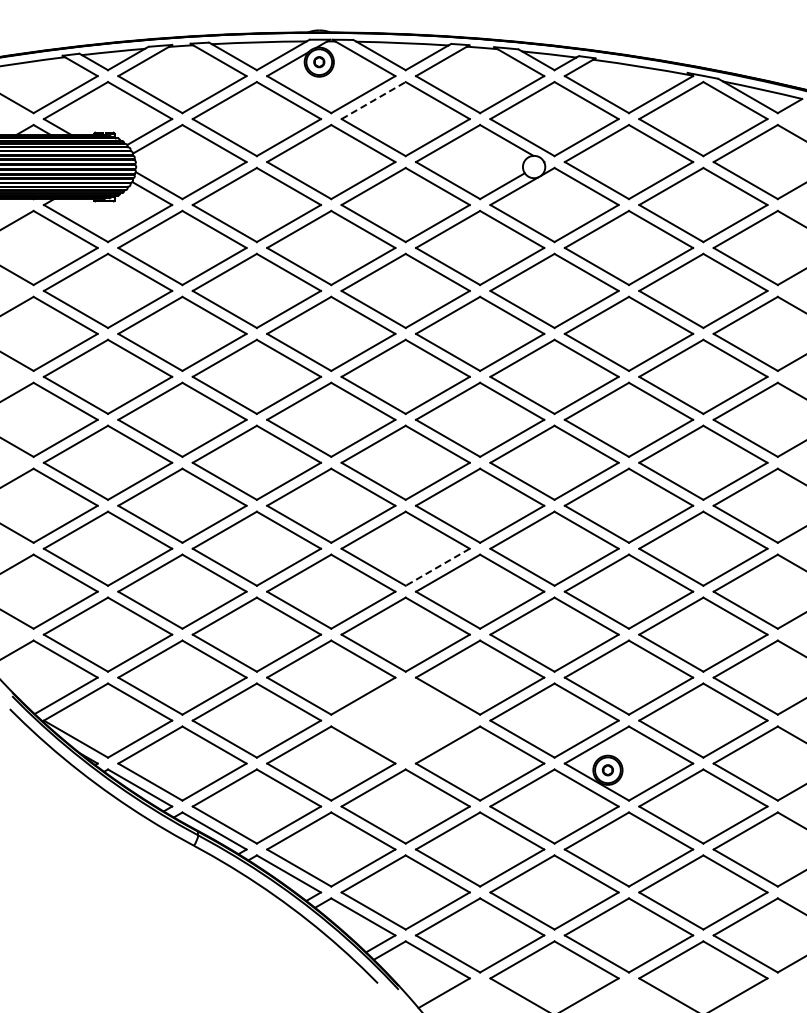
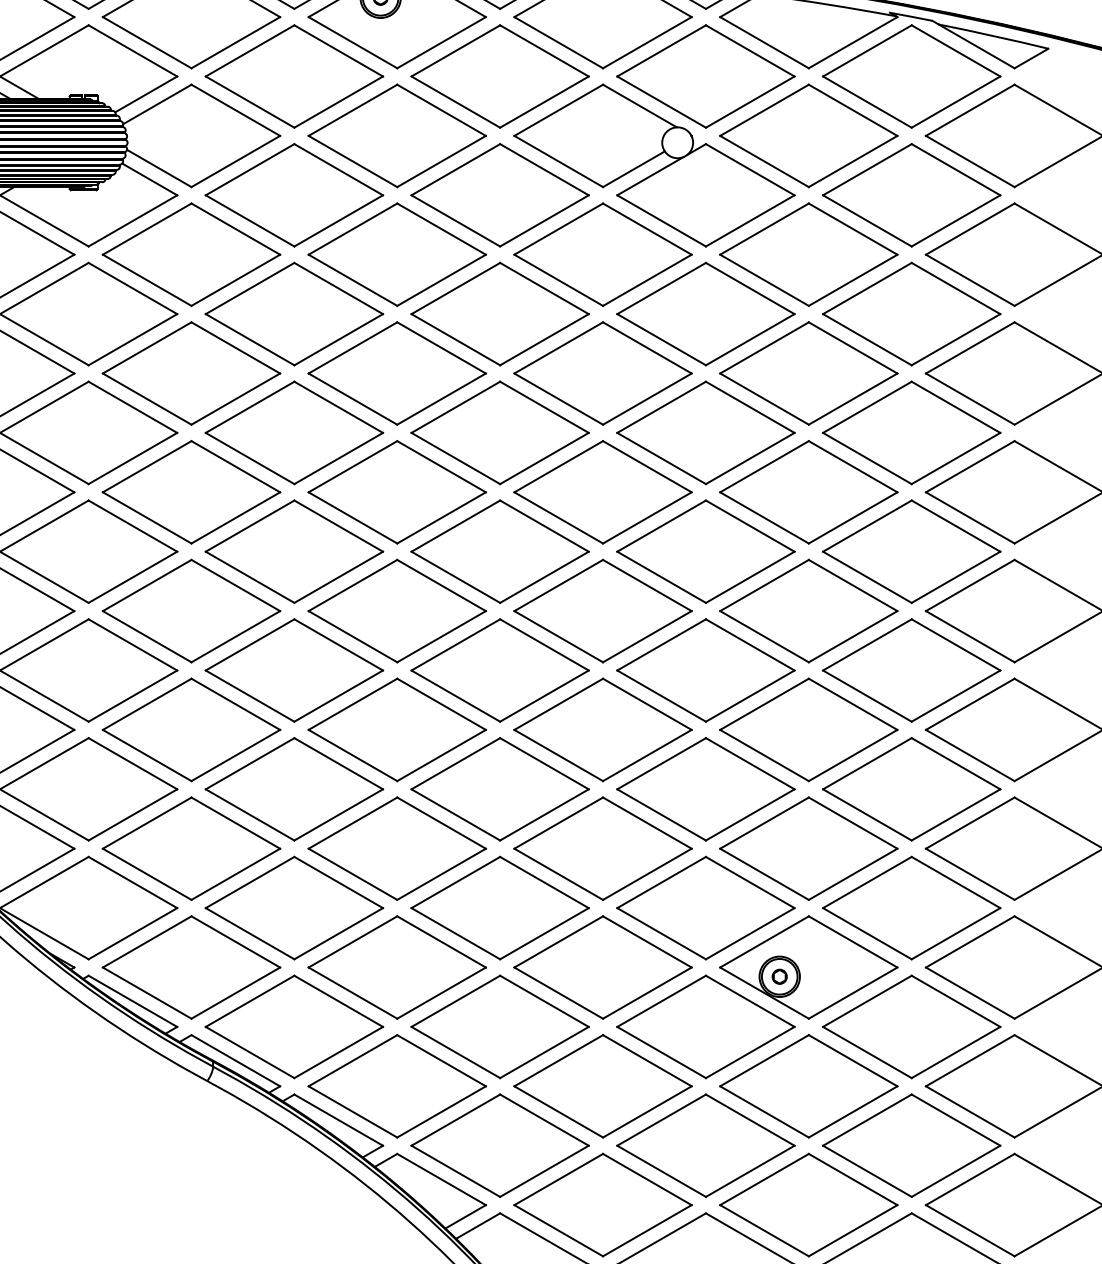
line: (374, 100) -> (457, 50), dashed -> solid
line: (437, 567) -> (544, 696), dashed -> solid
part: (405, 720) -> (499, 907), added

